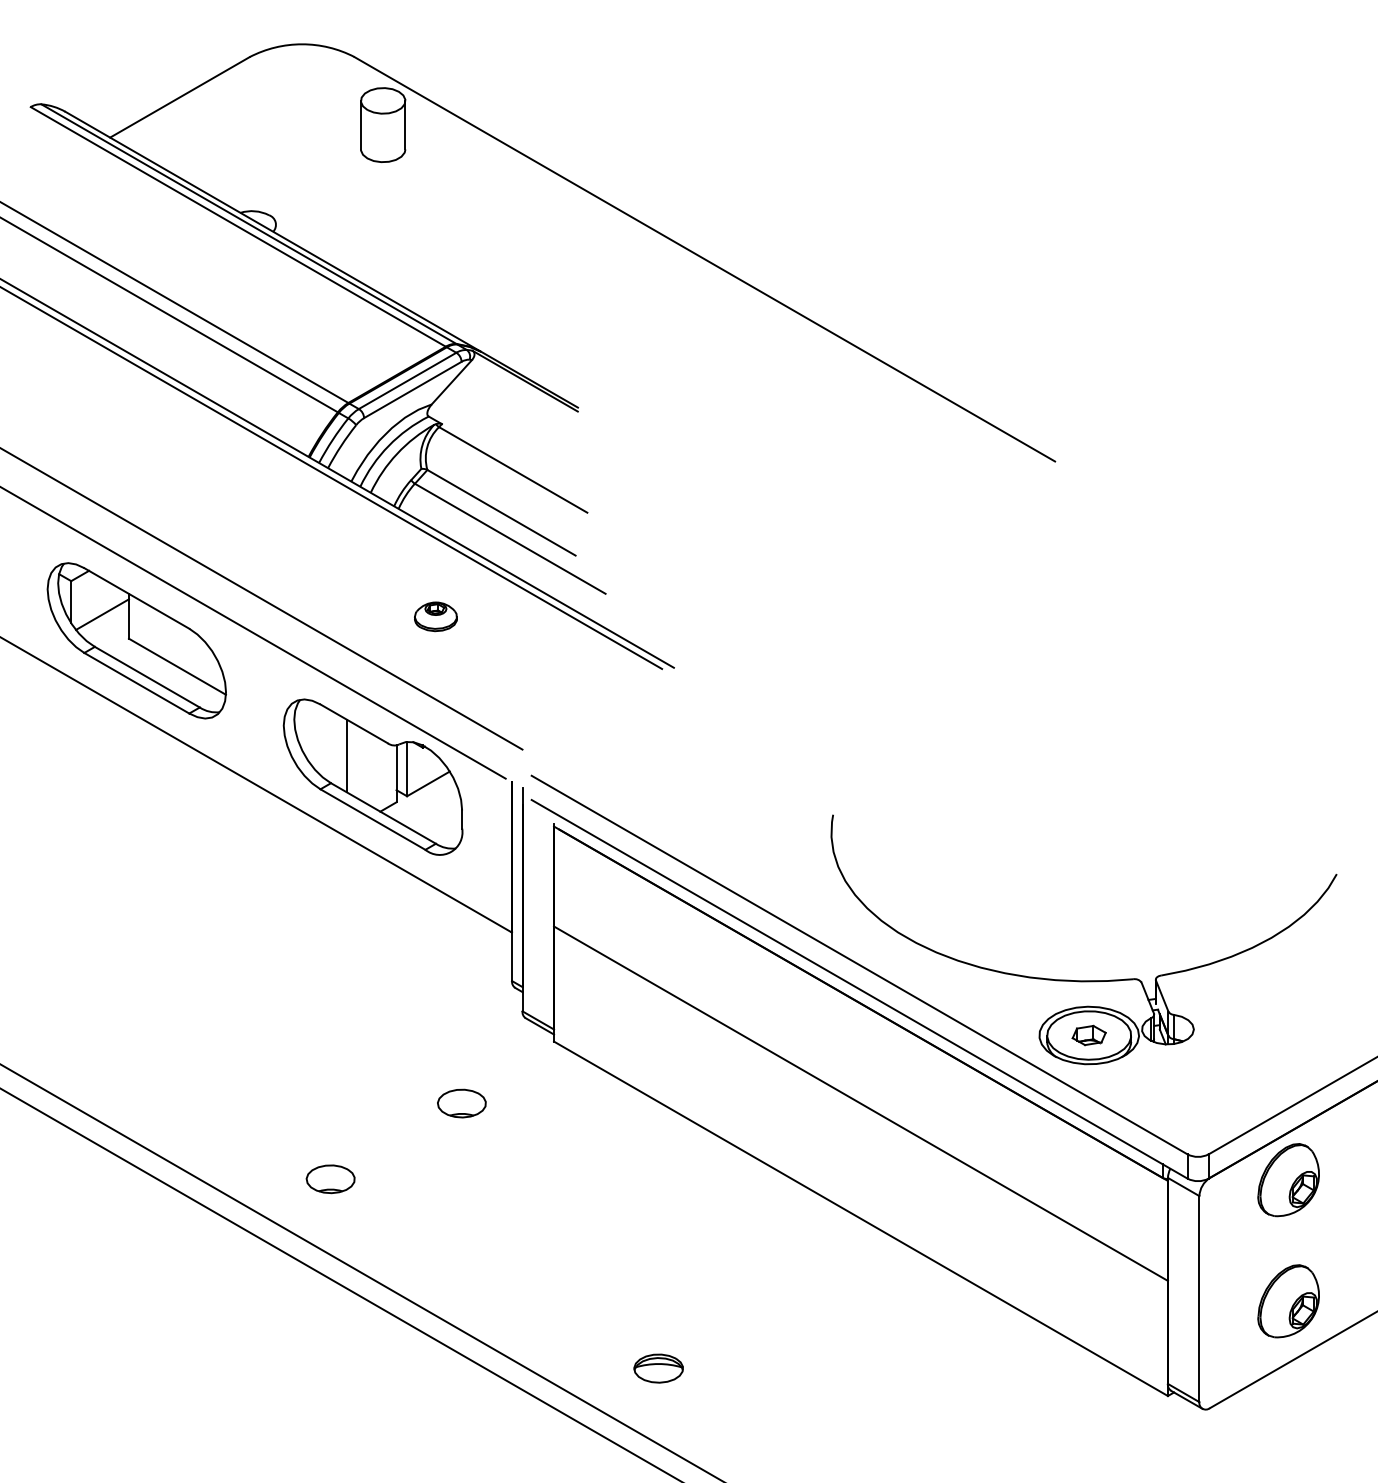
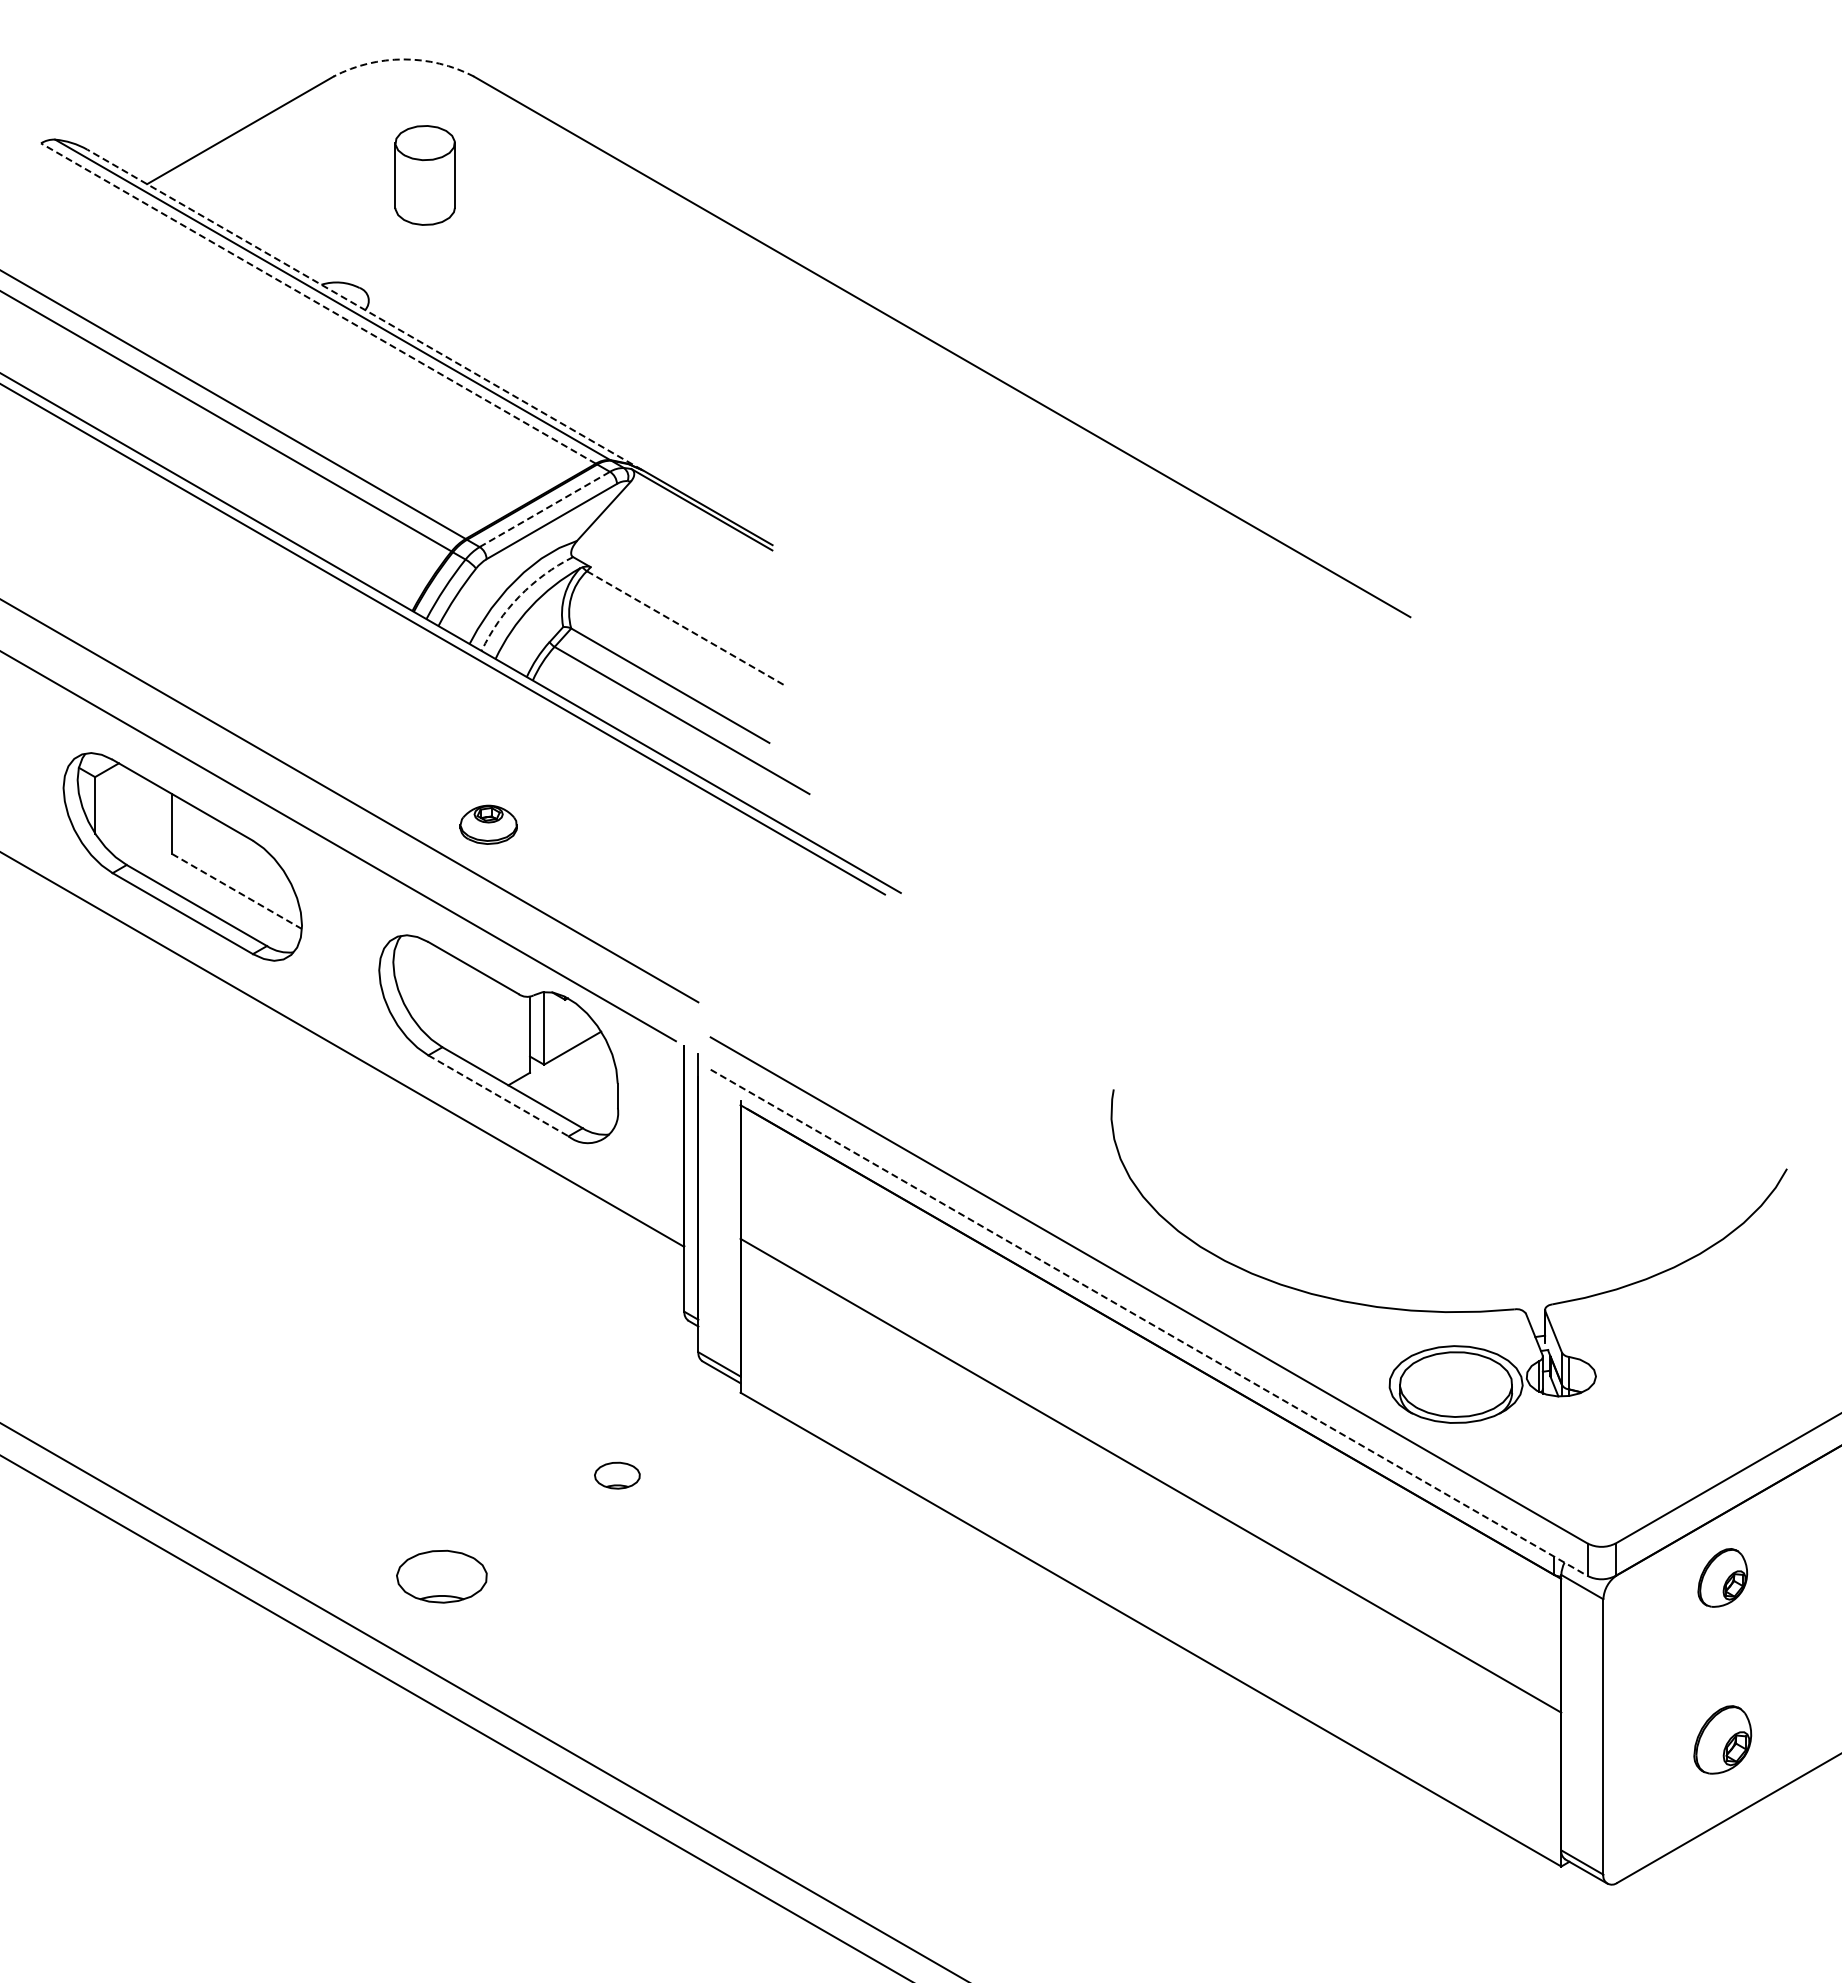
arc: (301, 44) -> (403, 59), solid -> dashed
part: (382, 125) -> (424, 175), moved
line: (238, 226) -> (318, 303), solid -> dashed
line: (272, 231) -> (364, 309), solid -> dashed
line: (408, 380) -> (545, 509), solid -> dashed
arc: (388, 446) -> (519, 596), solid -> dashed
line: (513, 469) -> (686, 628), solid -> dashed
line: (102, 614) -> (136, 821), removed
part: (435, 616) -> (488, 824), moved
line: (177, 666) -> (237, 891), solid -> dashed
line: (346, 755) -> (463, 1010), removed
line: (372, 819) -> (498, 1095), solid -> dashed
line: (859, 989) -> (1149, 1323), solid -> dashed
part: (1088, 1035) -> (1455, 1384), removed
part: (461, 1103) -> (617, 1475), size x0.7
part: (330, 1179) -> (441, 1576), size x1.4
part: (1288, 1179) -> (1722, 1577), size x0.6
part: (1288, 1301) -> (1722, 1739), size x0.7
part: (658, 1368) -> (880, 1829), removed

